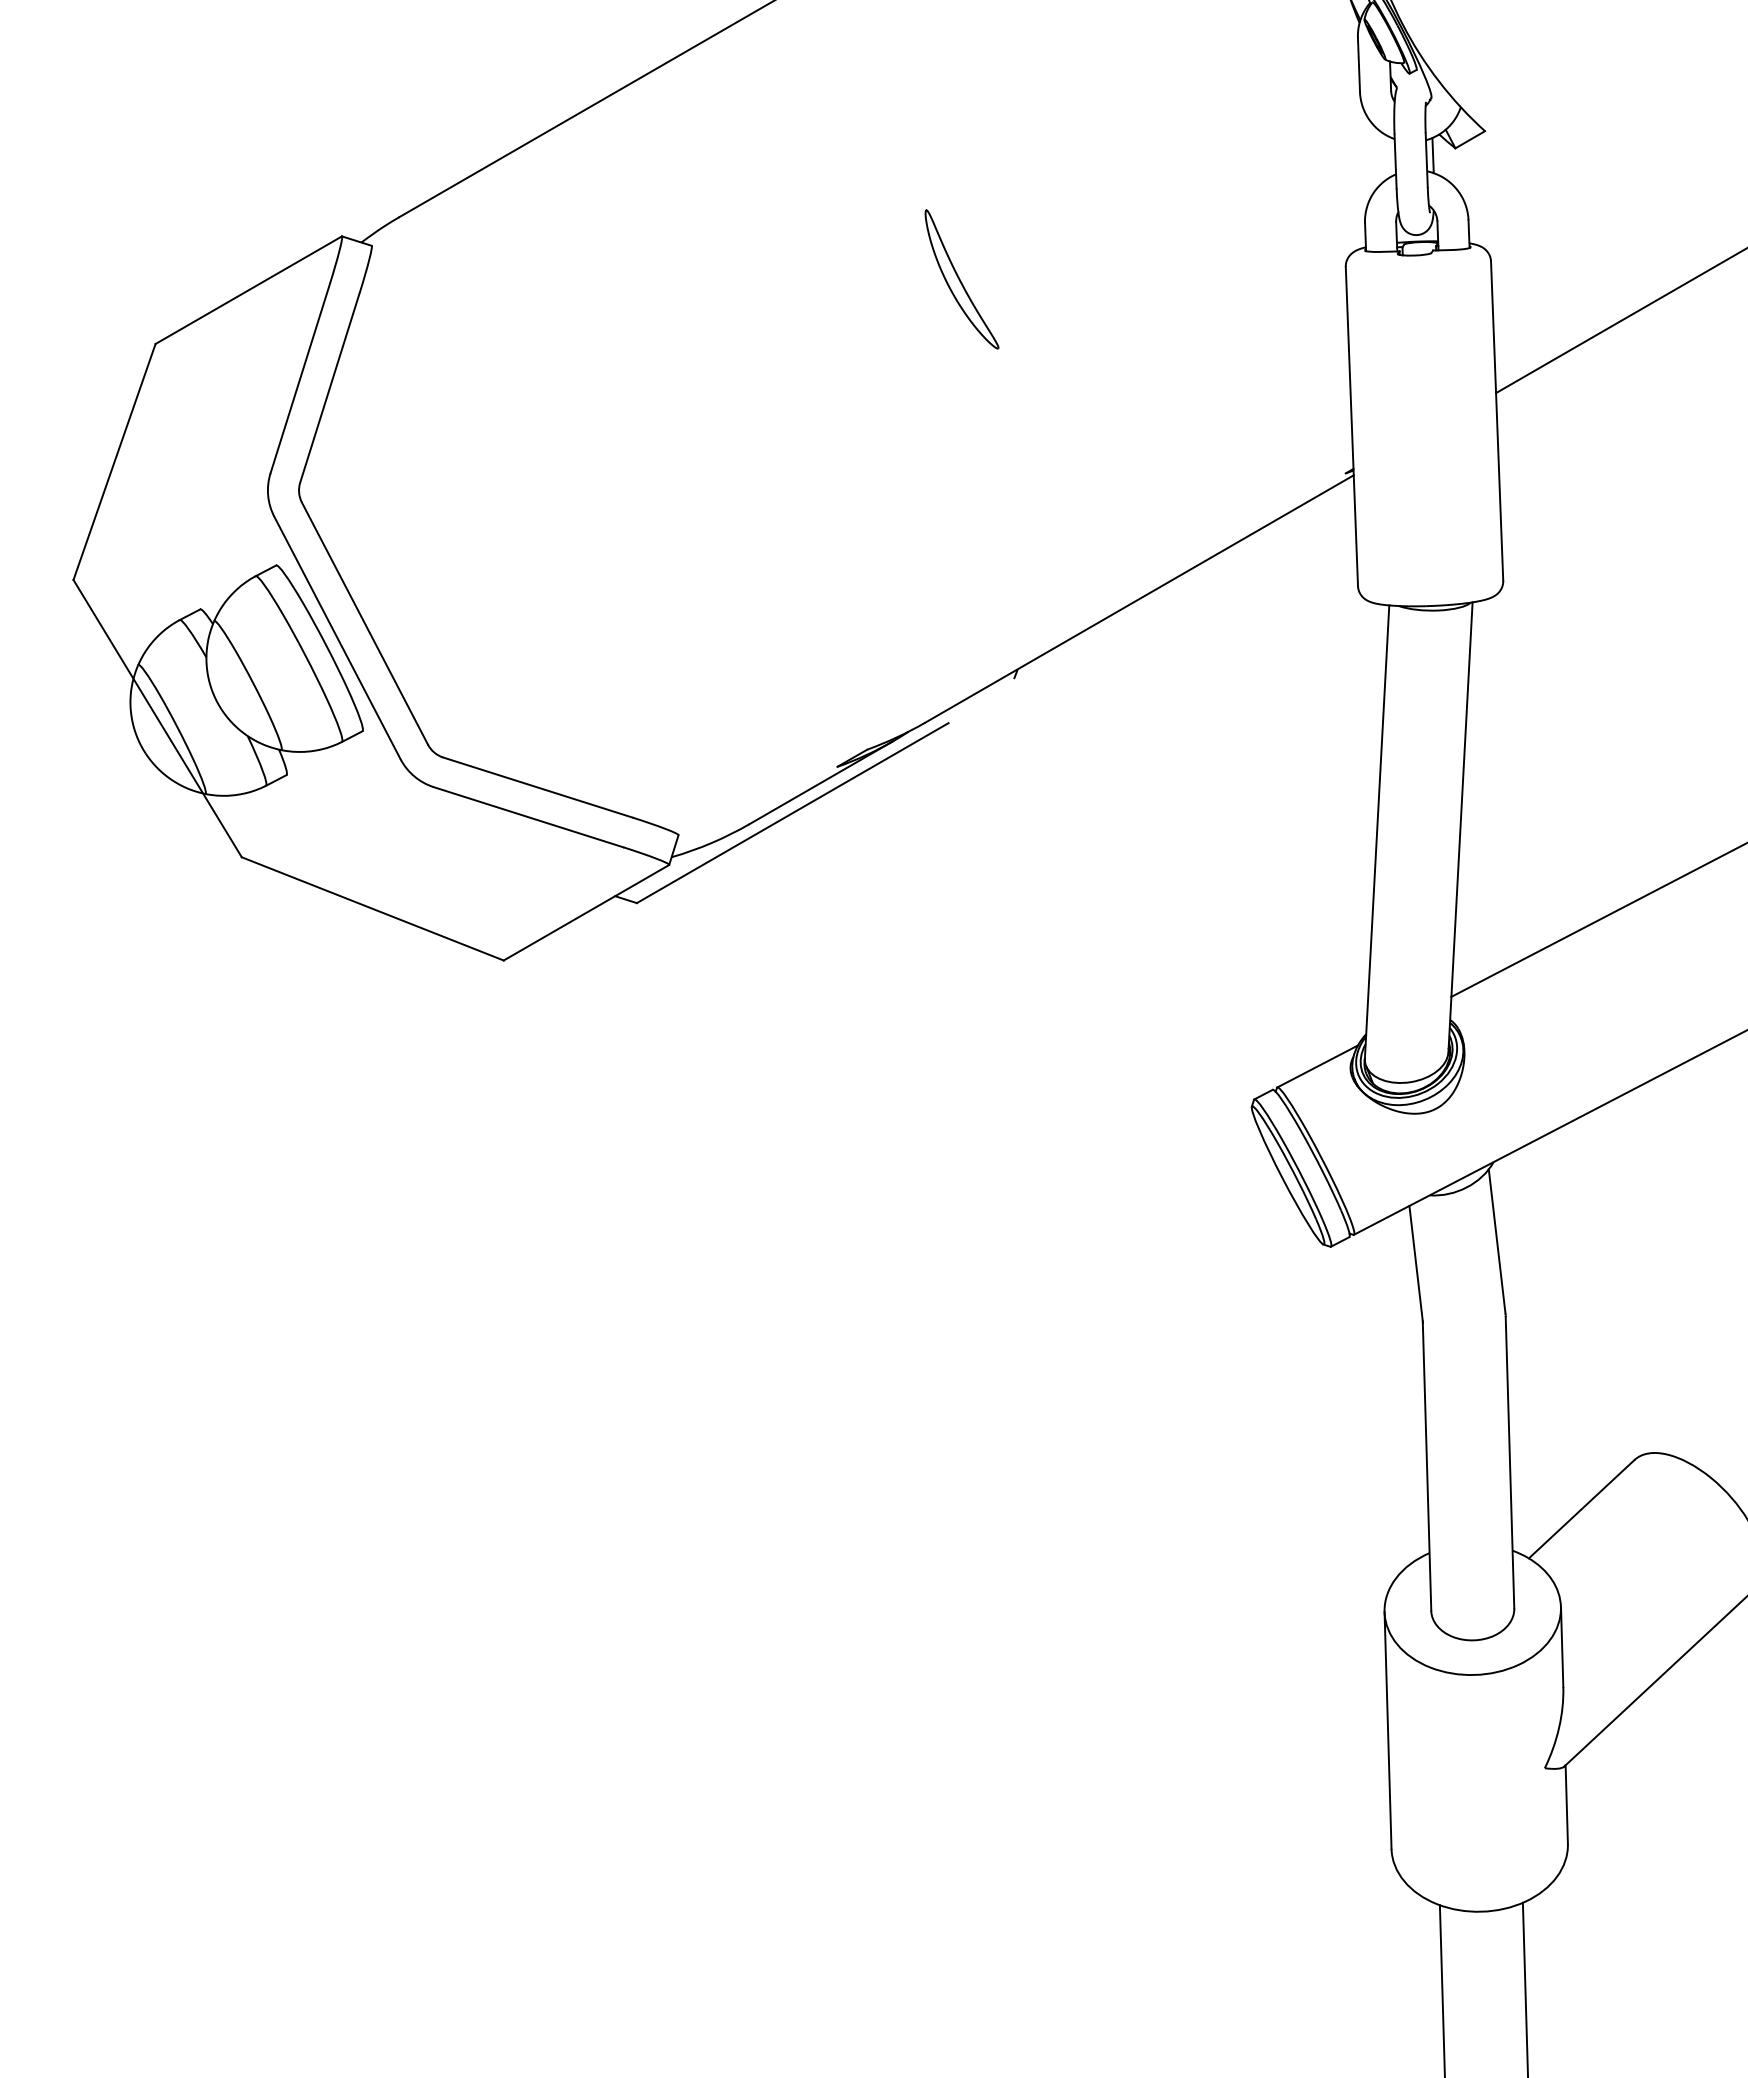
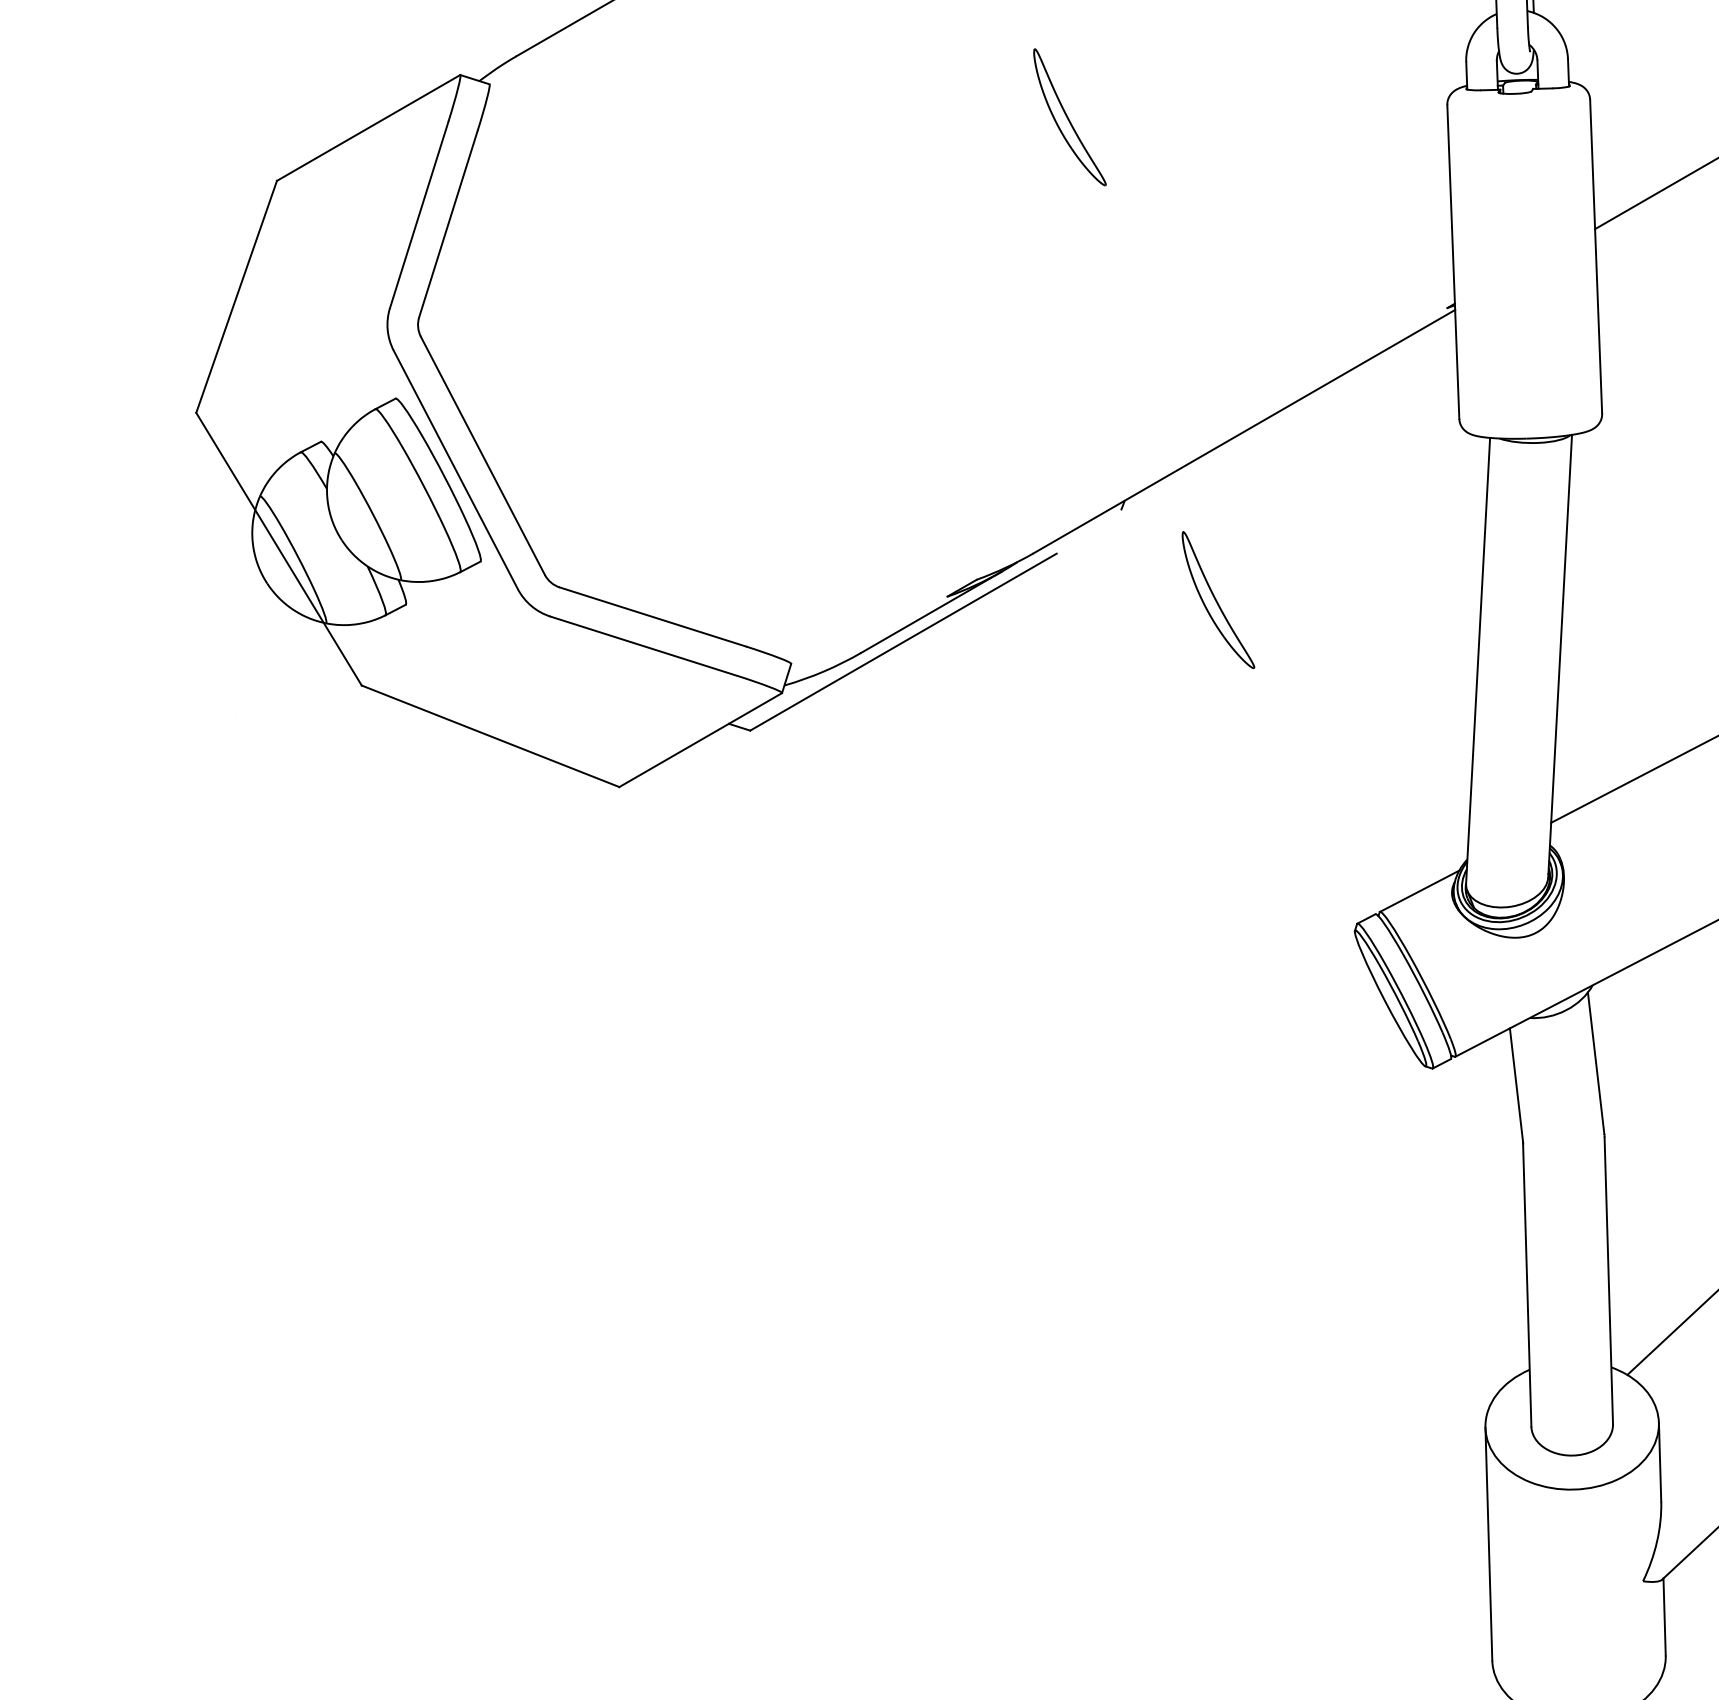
part: (1112, 770) -> (1217, 600), added

